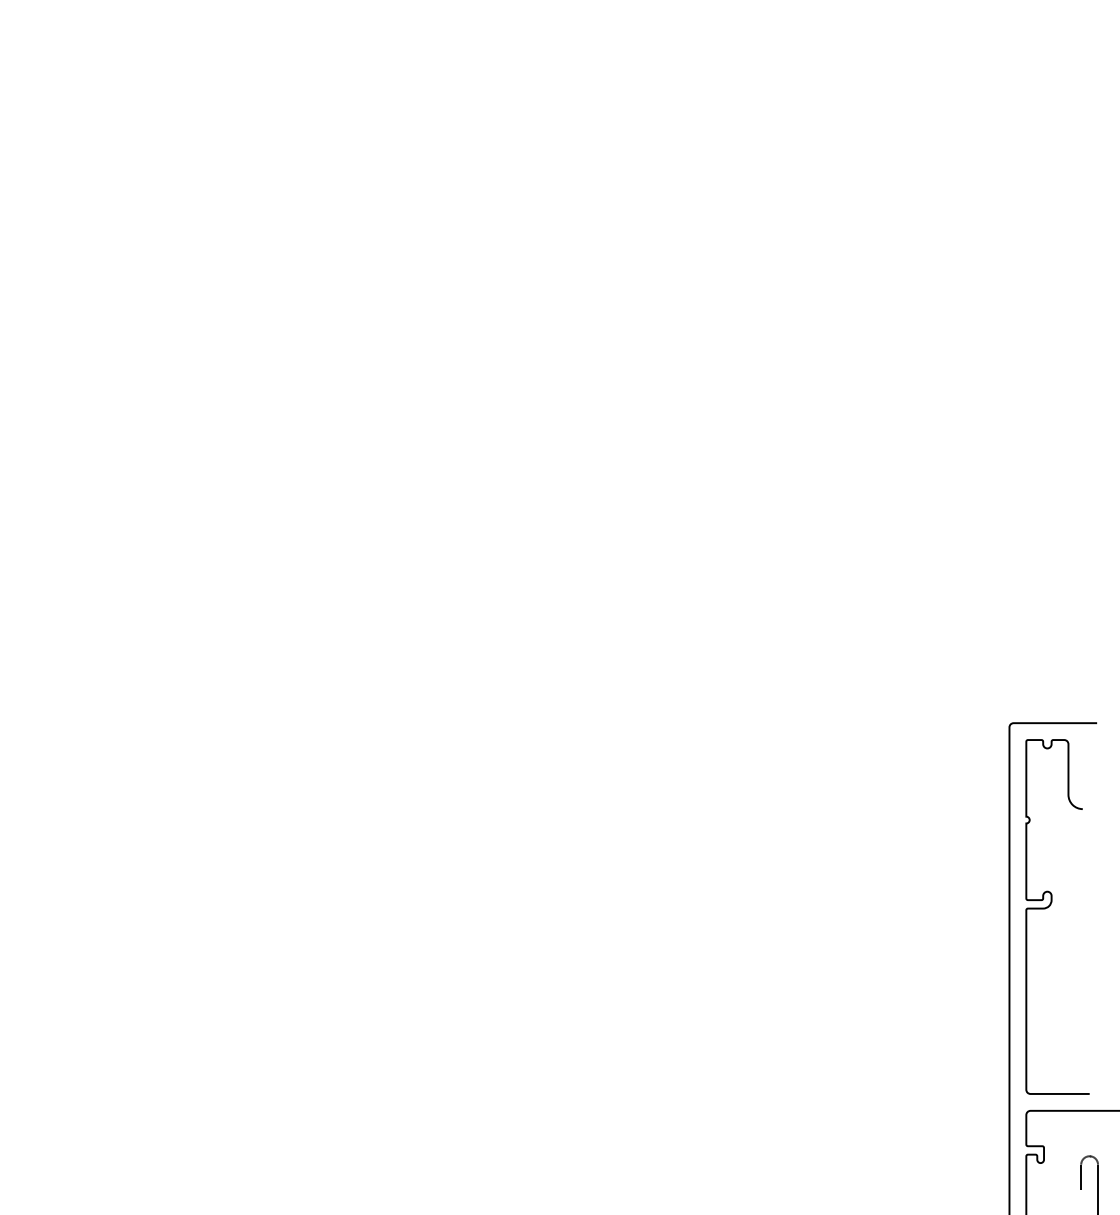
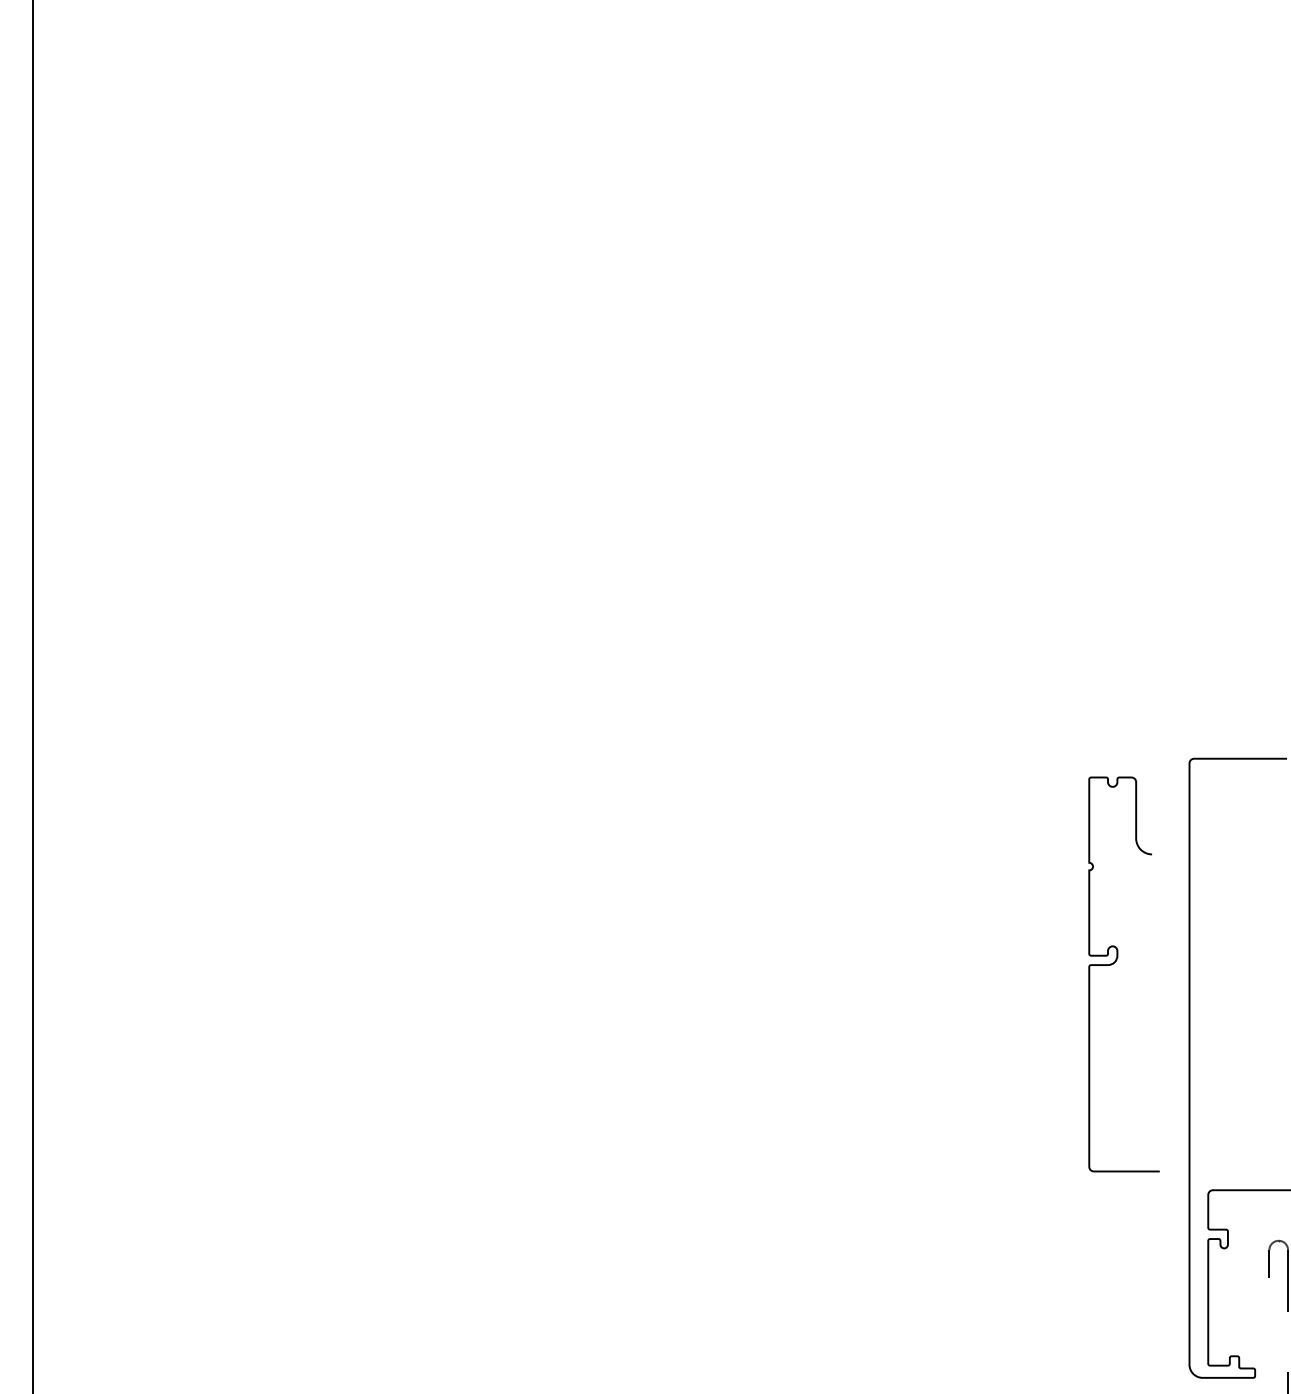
curve: (1048, 908) -> (1113, 964), moved

